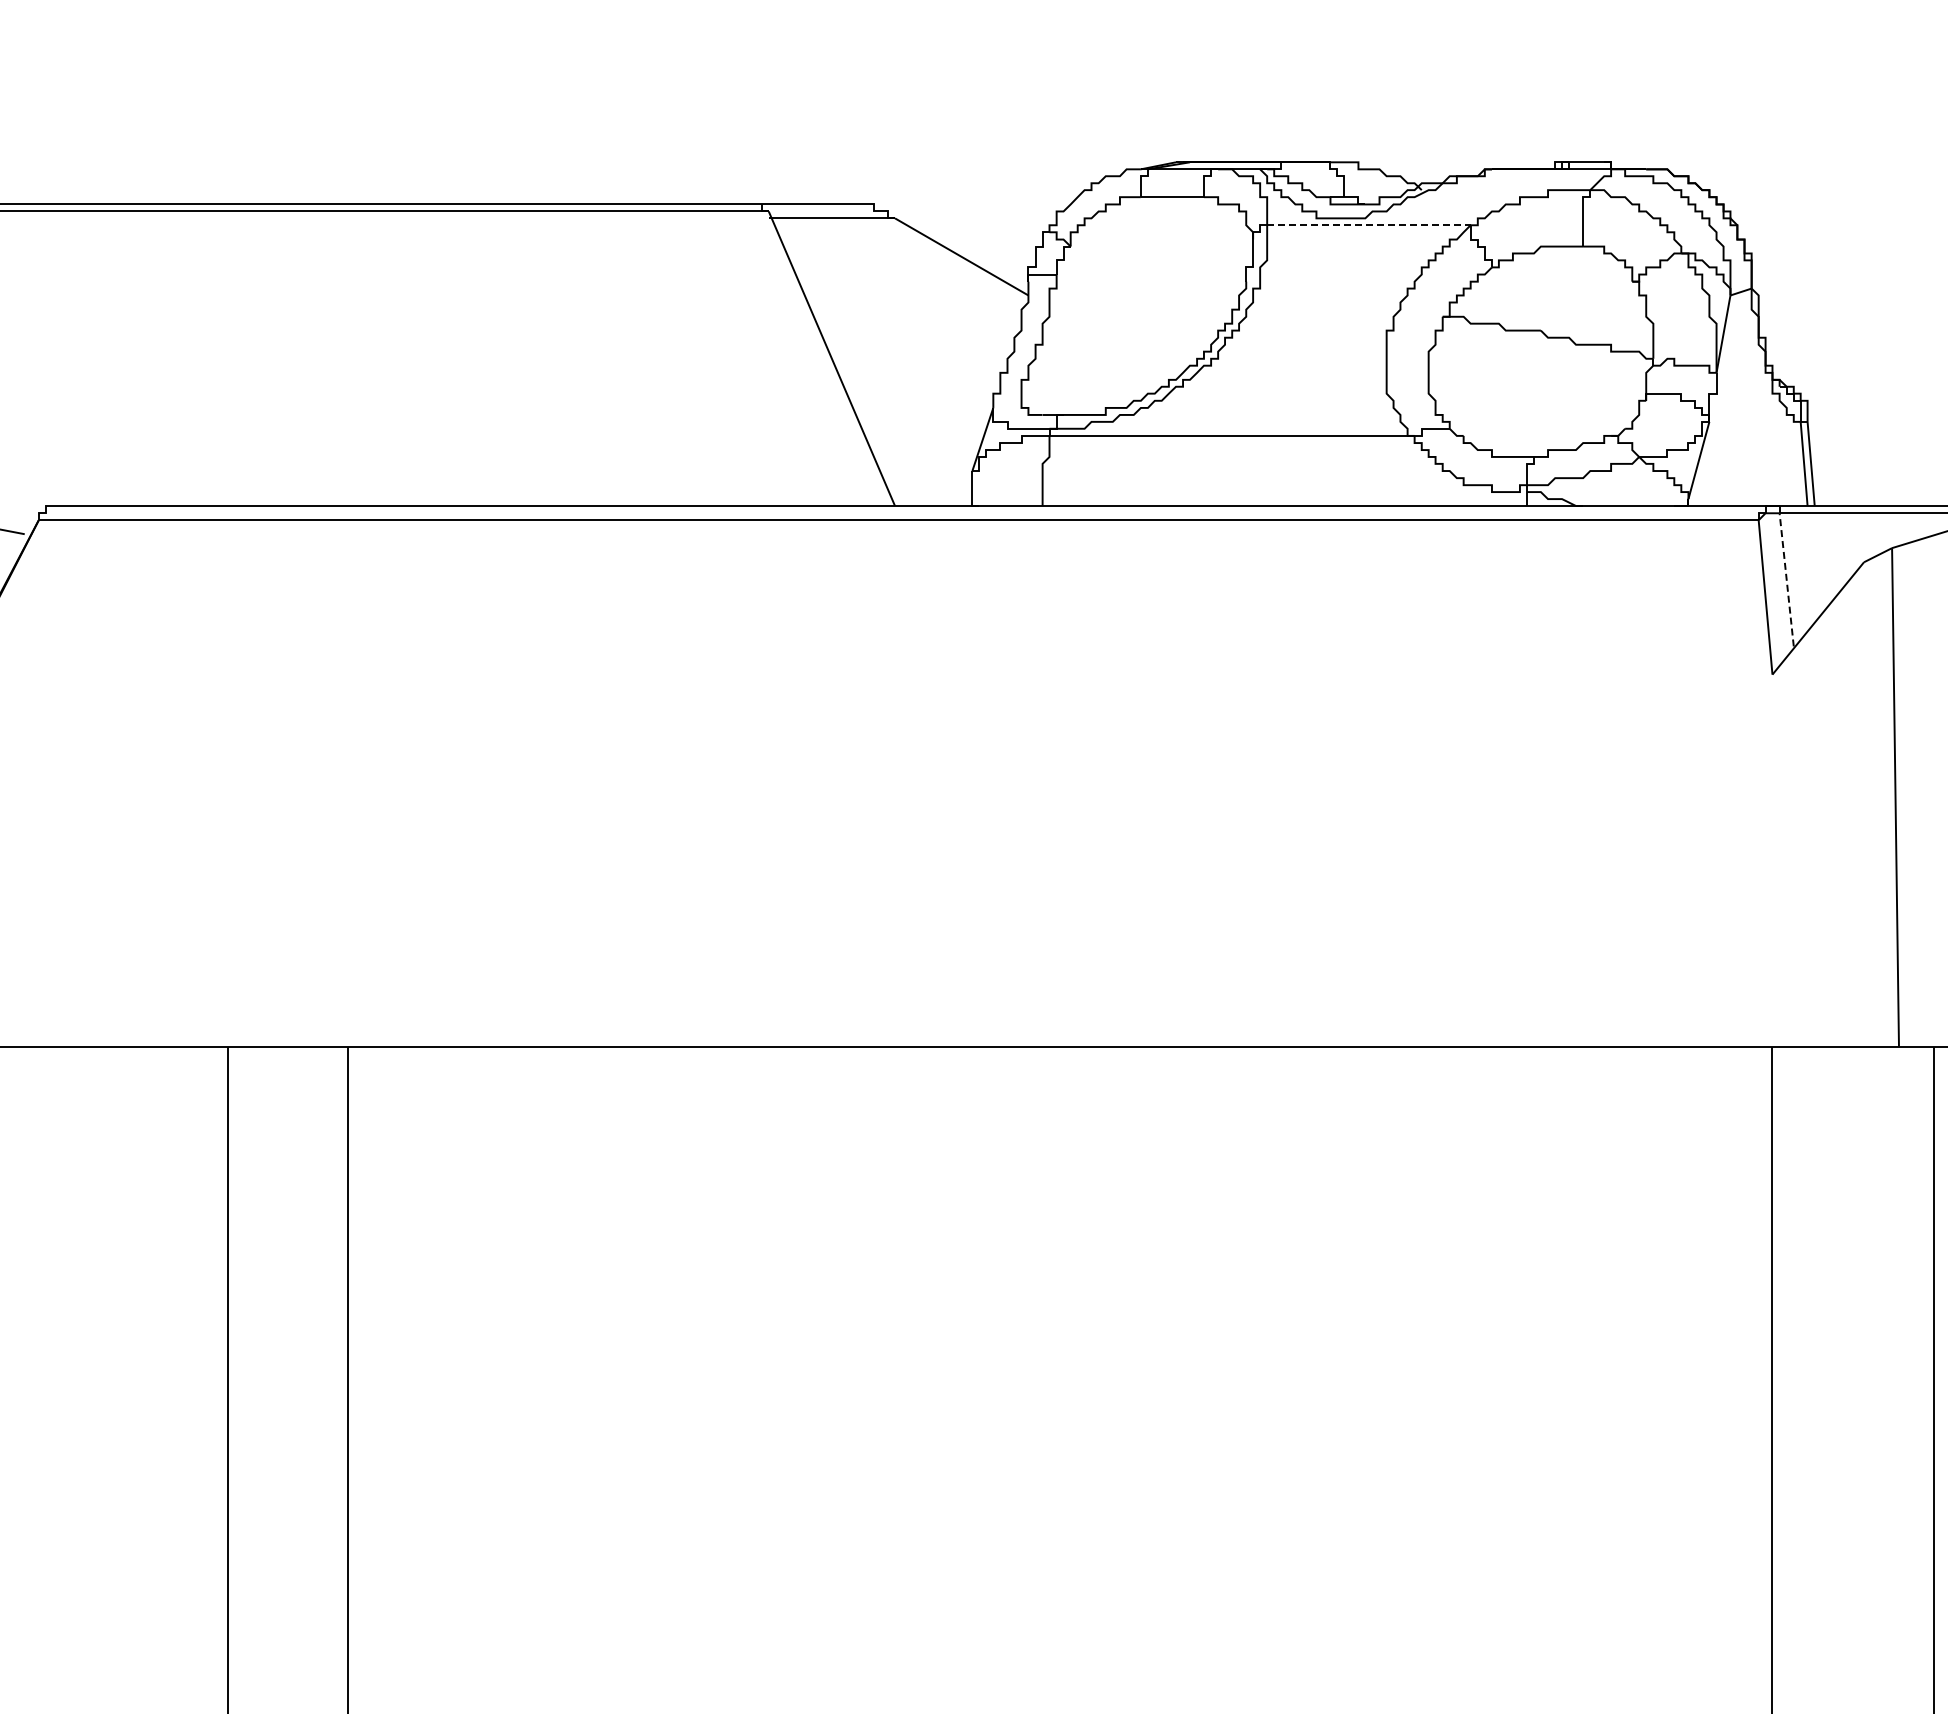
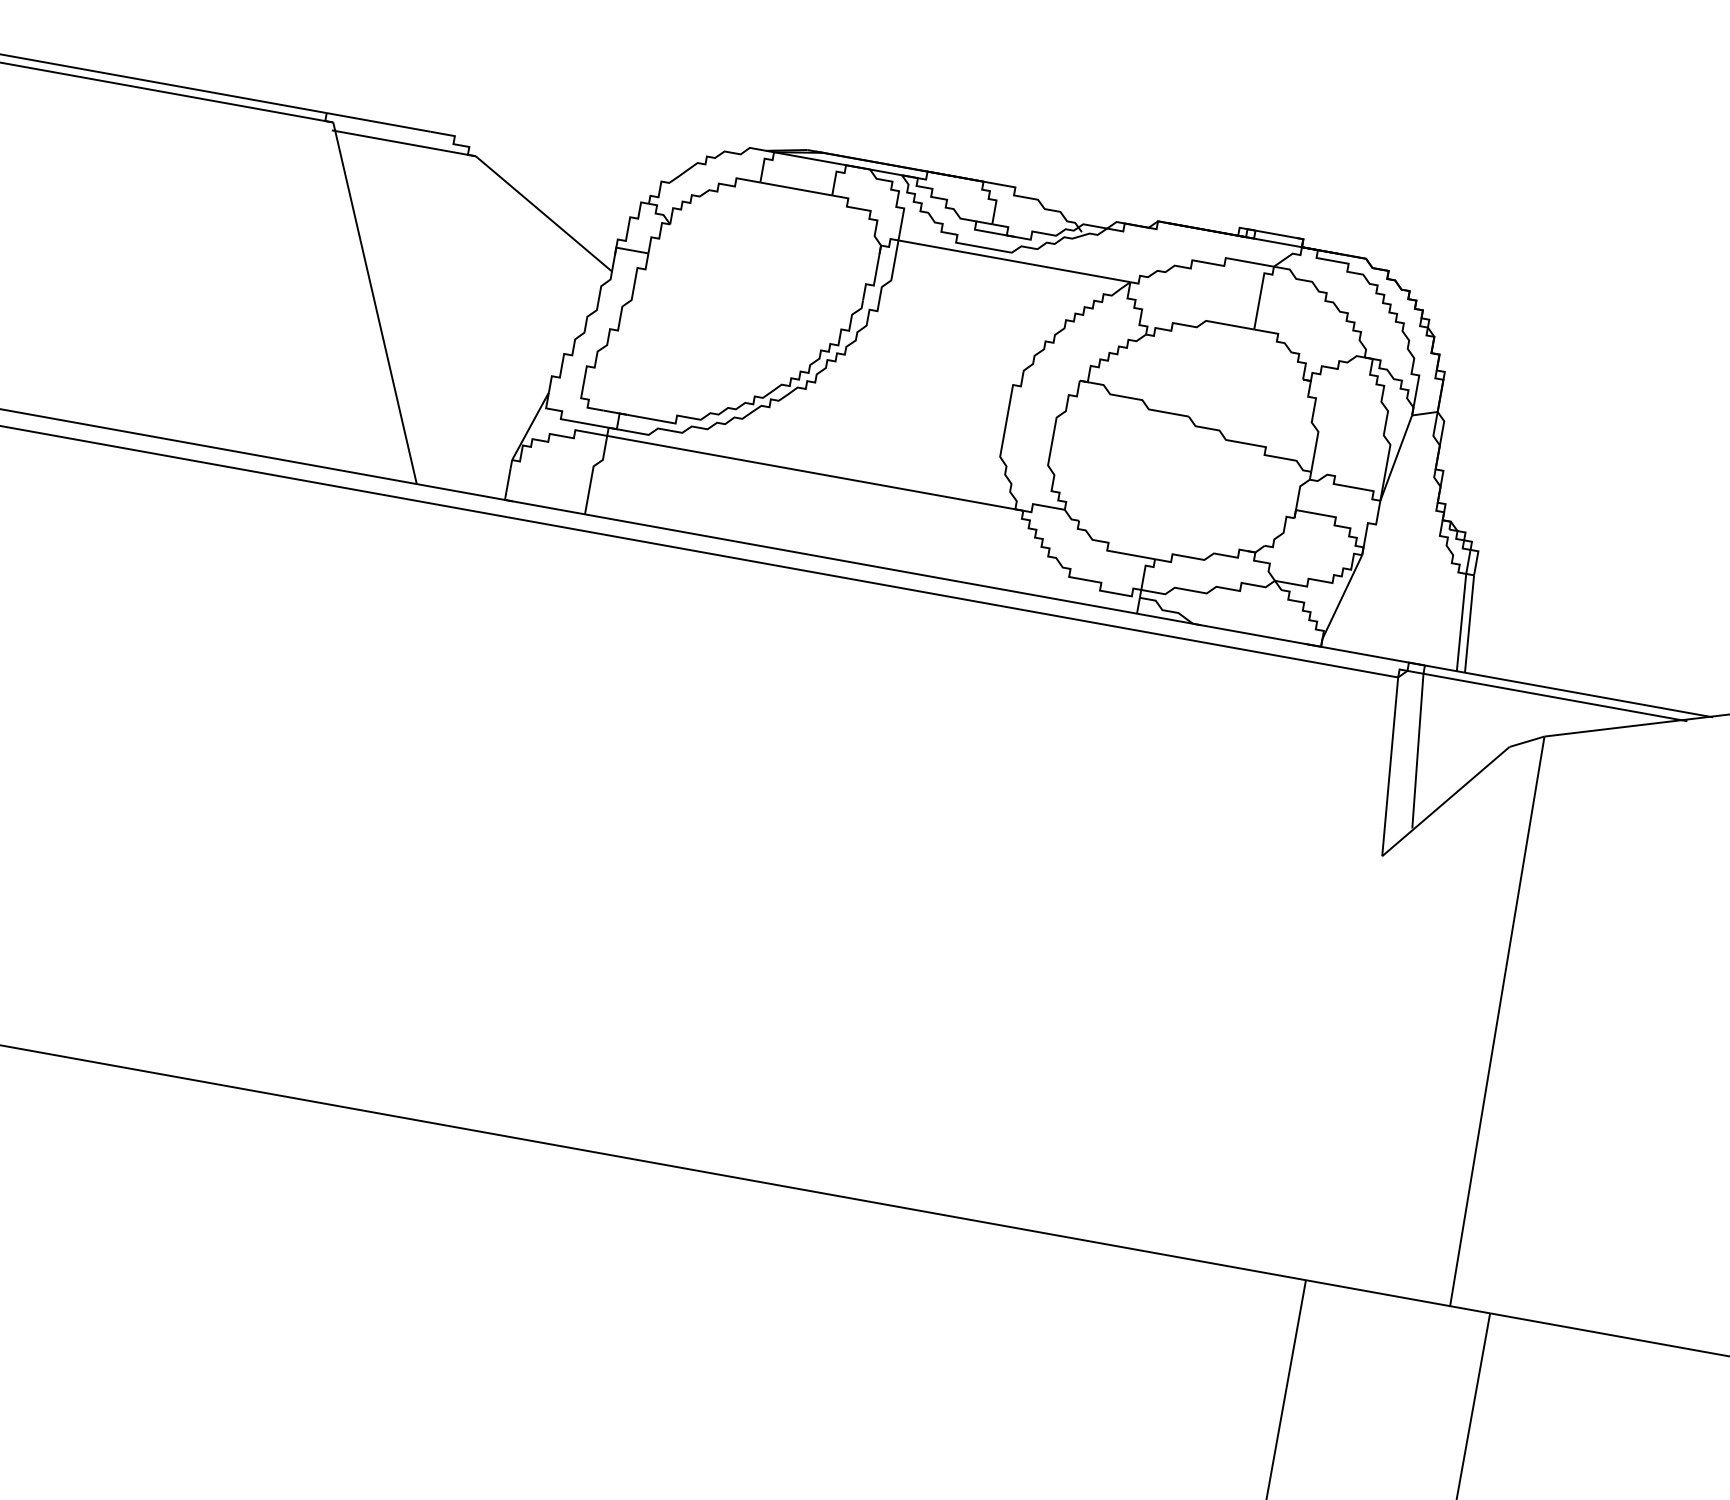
line: (1368, 225) -> (1013, 261), dashed -> solid
line: (1786, 579) -> (1417, 750), dashed -> solid

